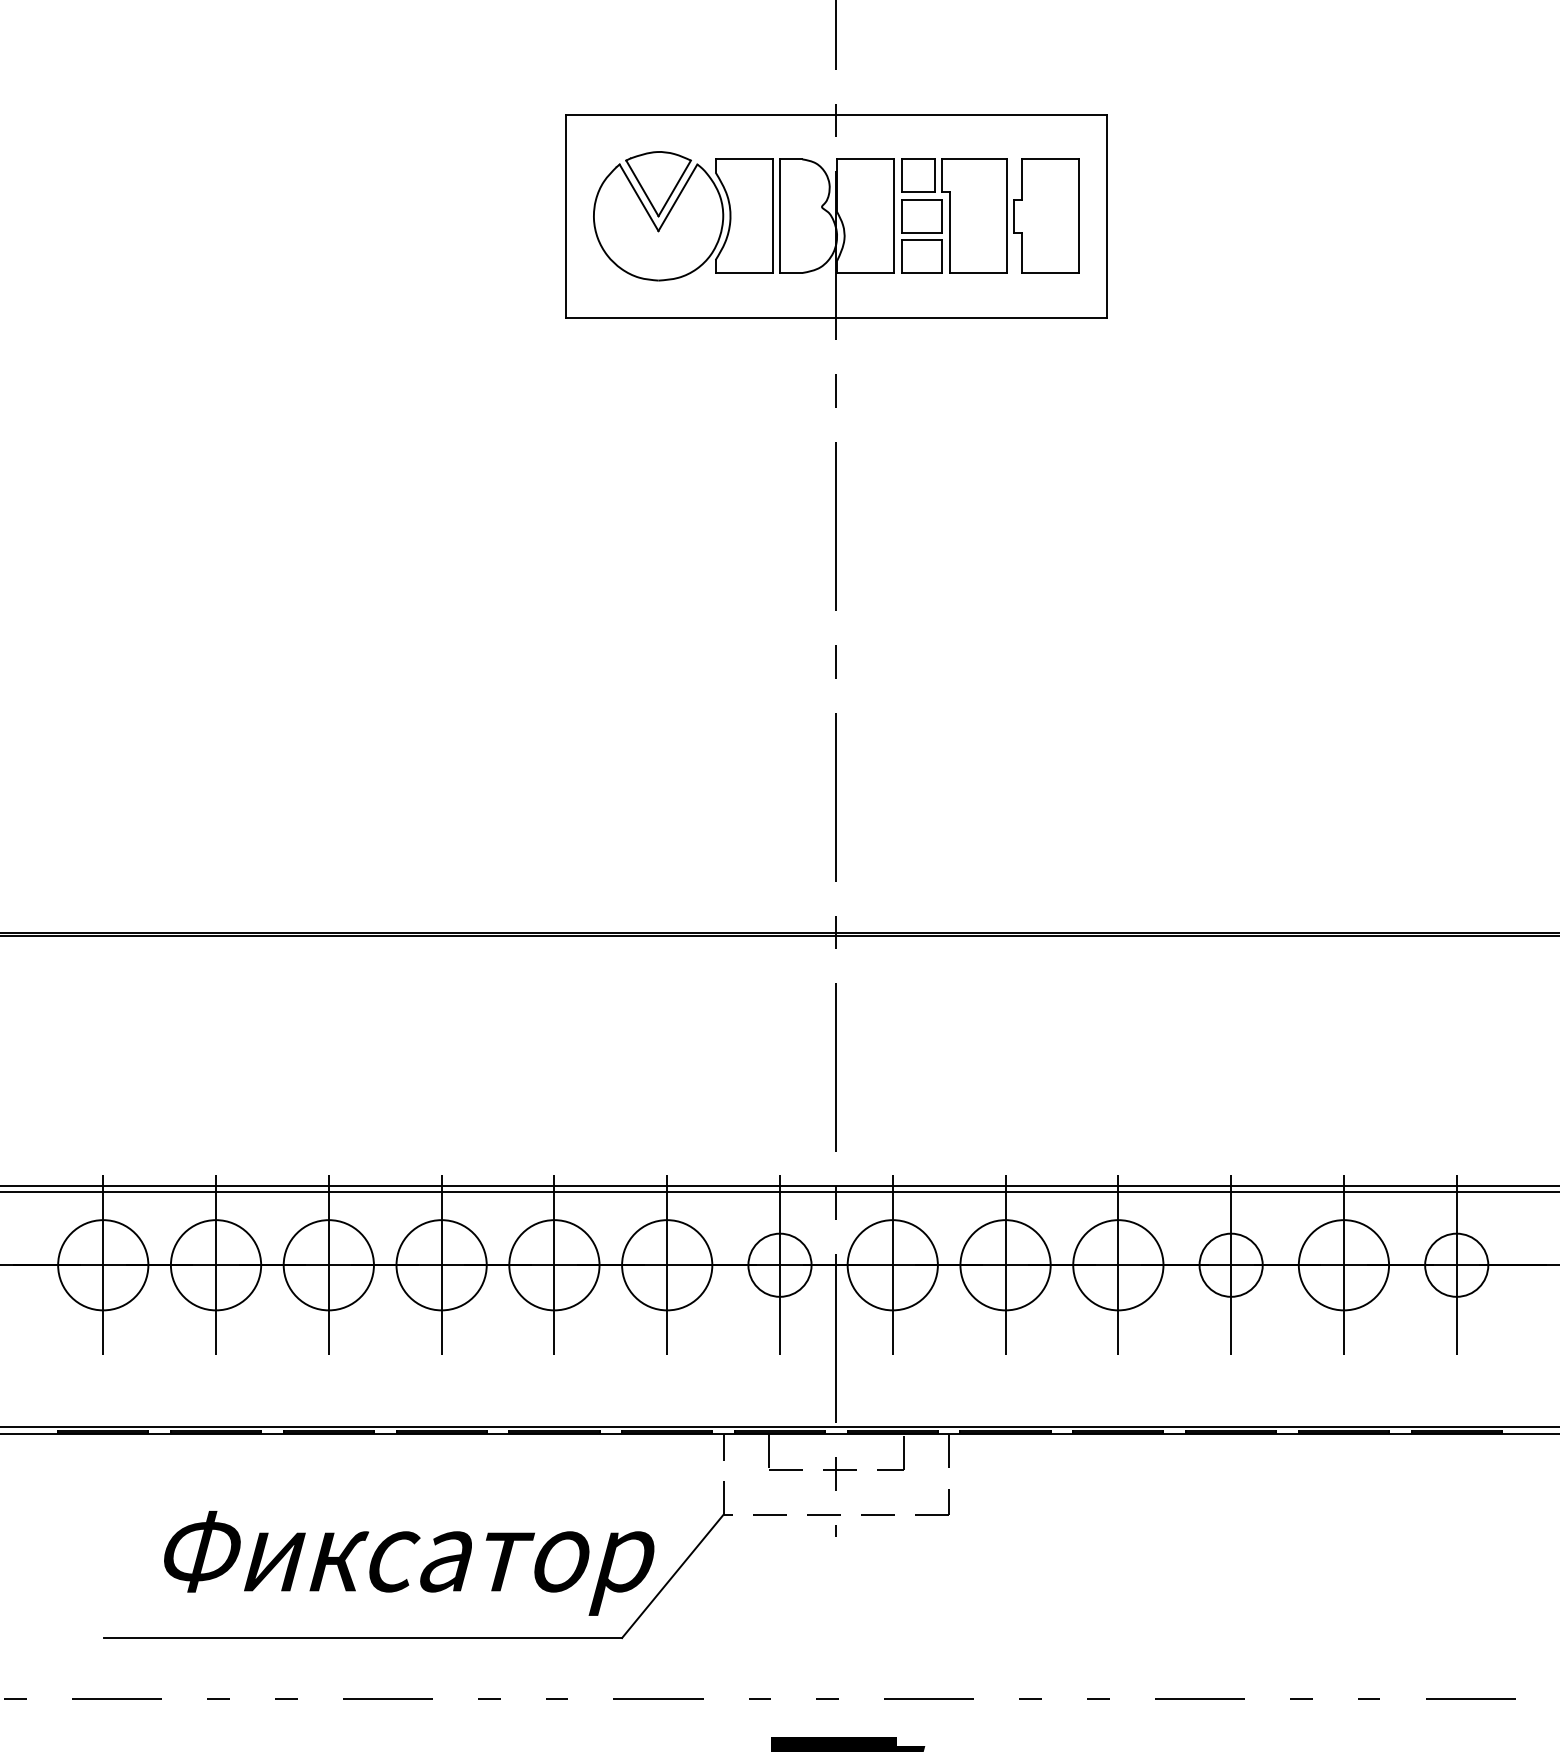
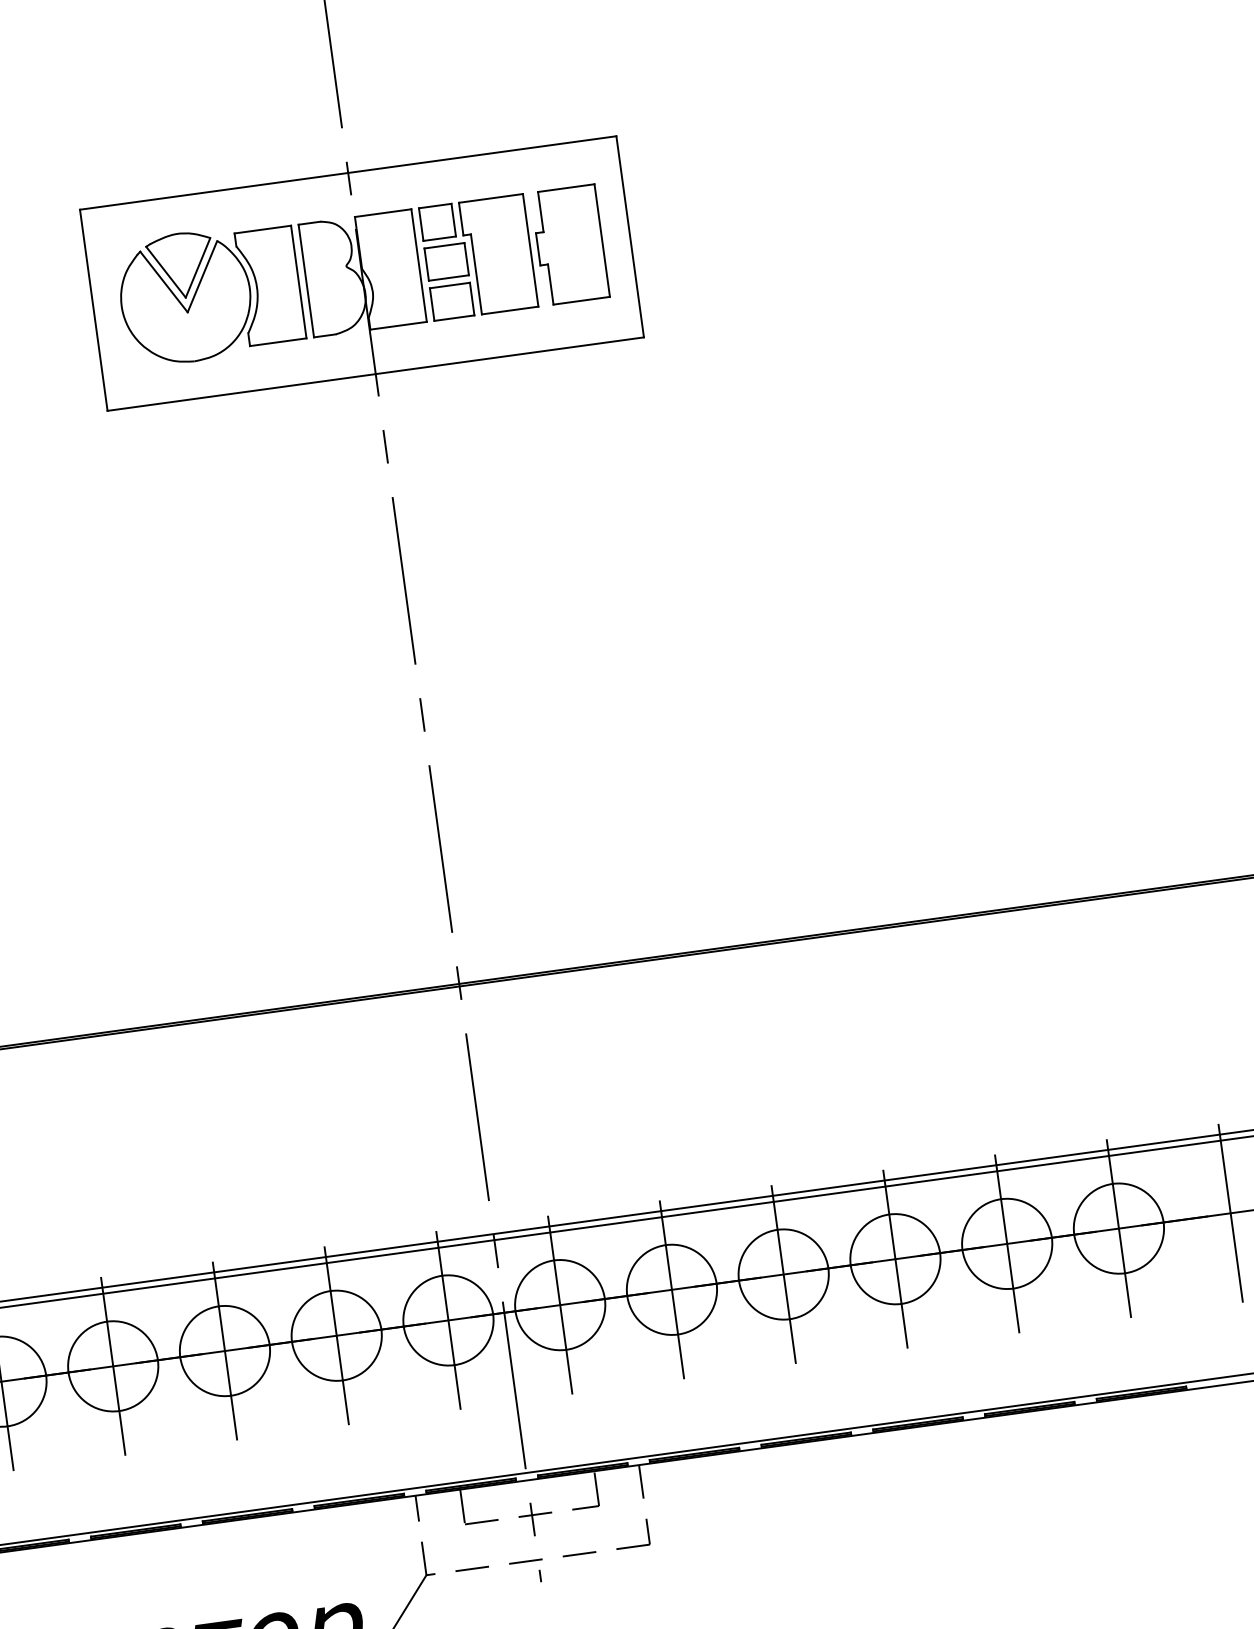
circle: (779, 1265) -> (448, 1320), size x1.43
circle: (1231, 1265) -> (895, 1259), size x1.43
circle: (1456, 1265) -> (1118, 1228), size x1.43

